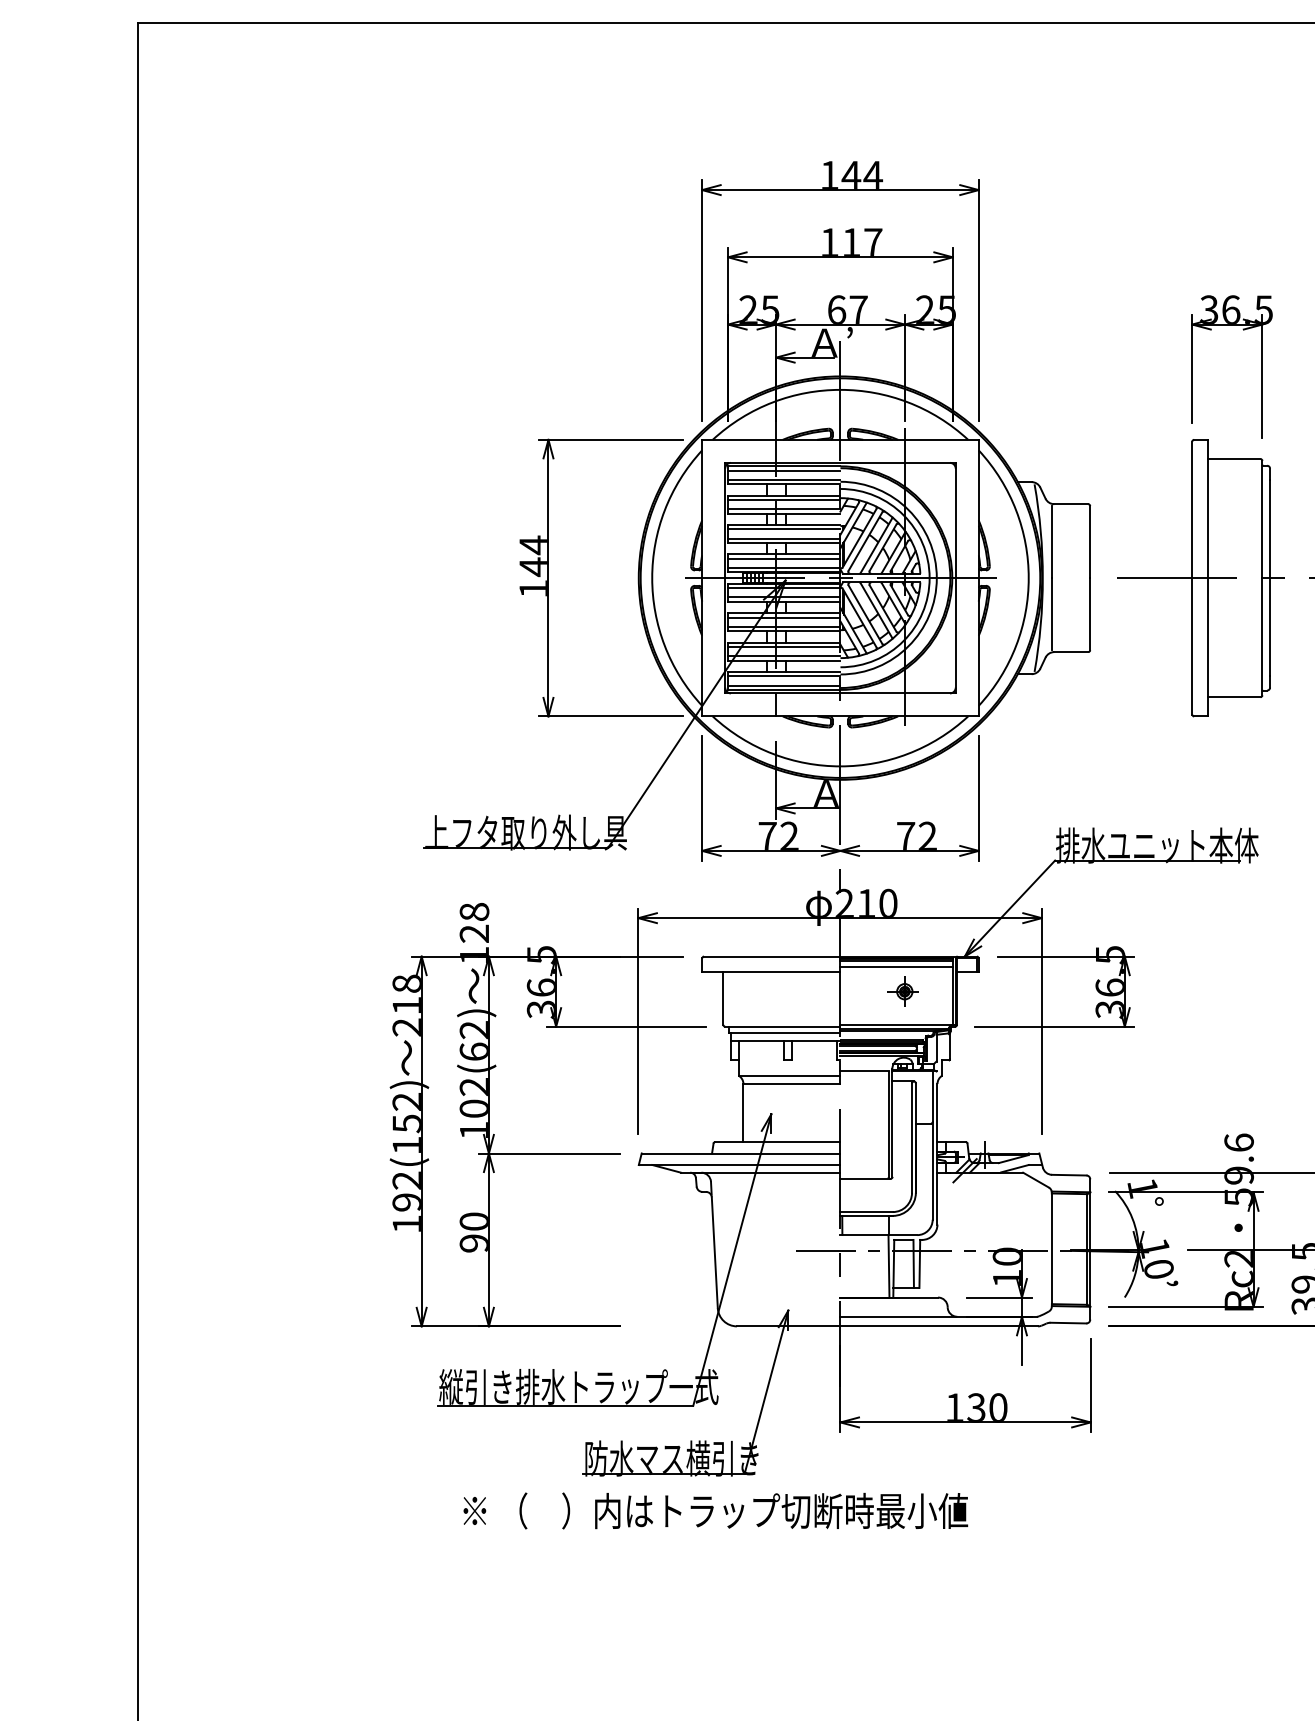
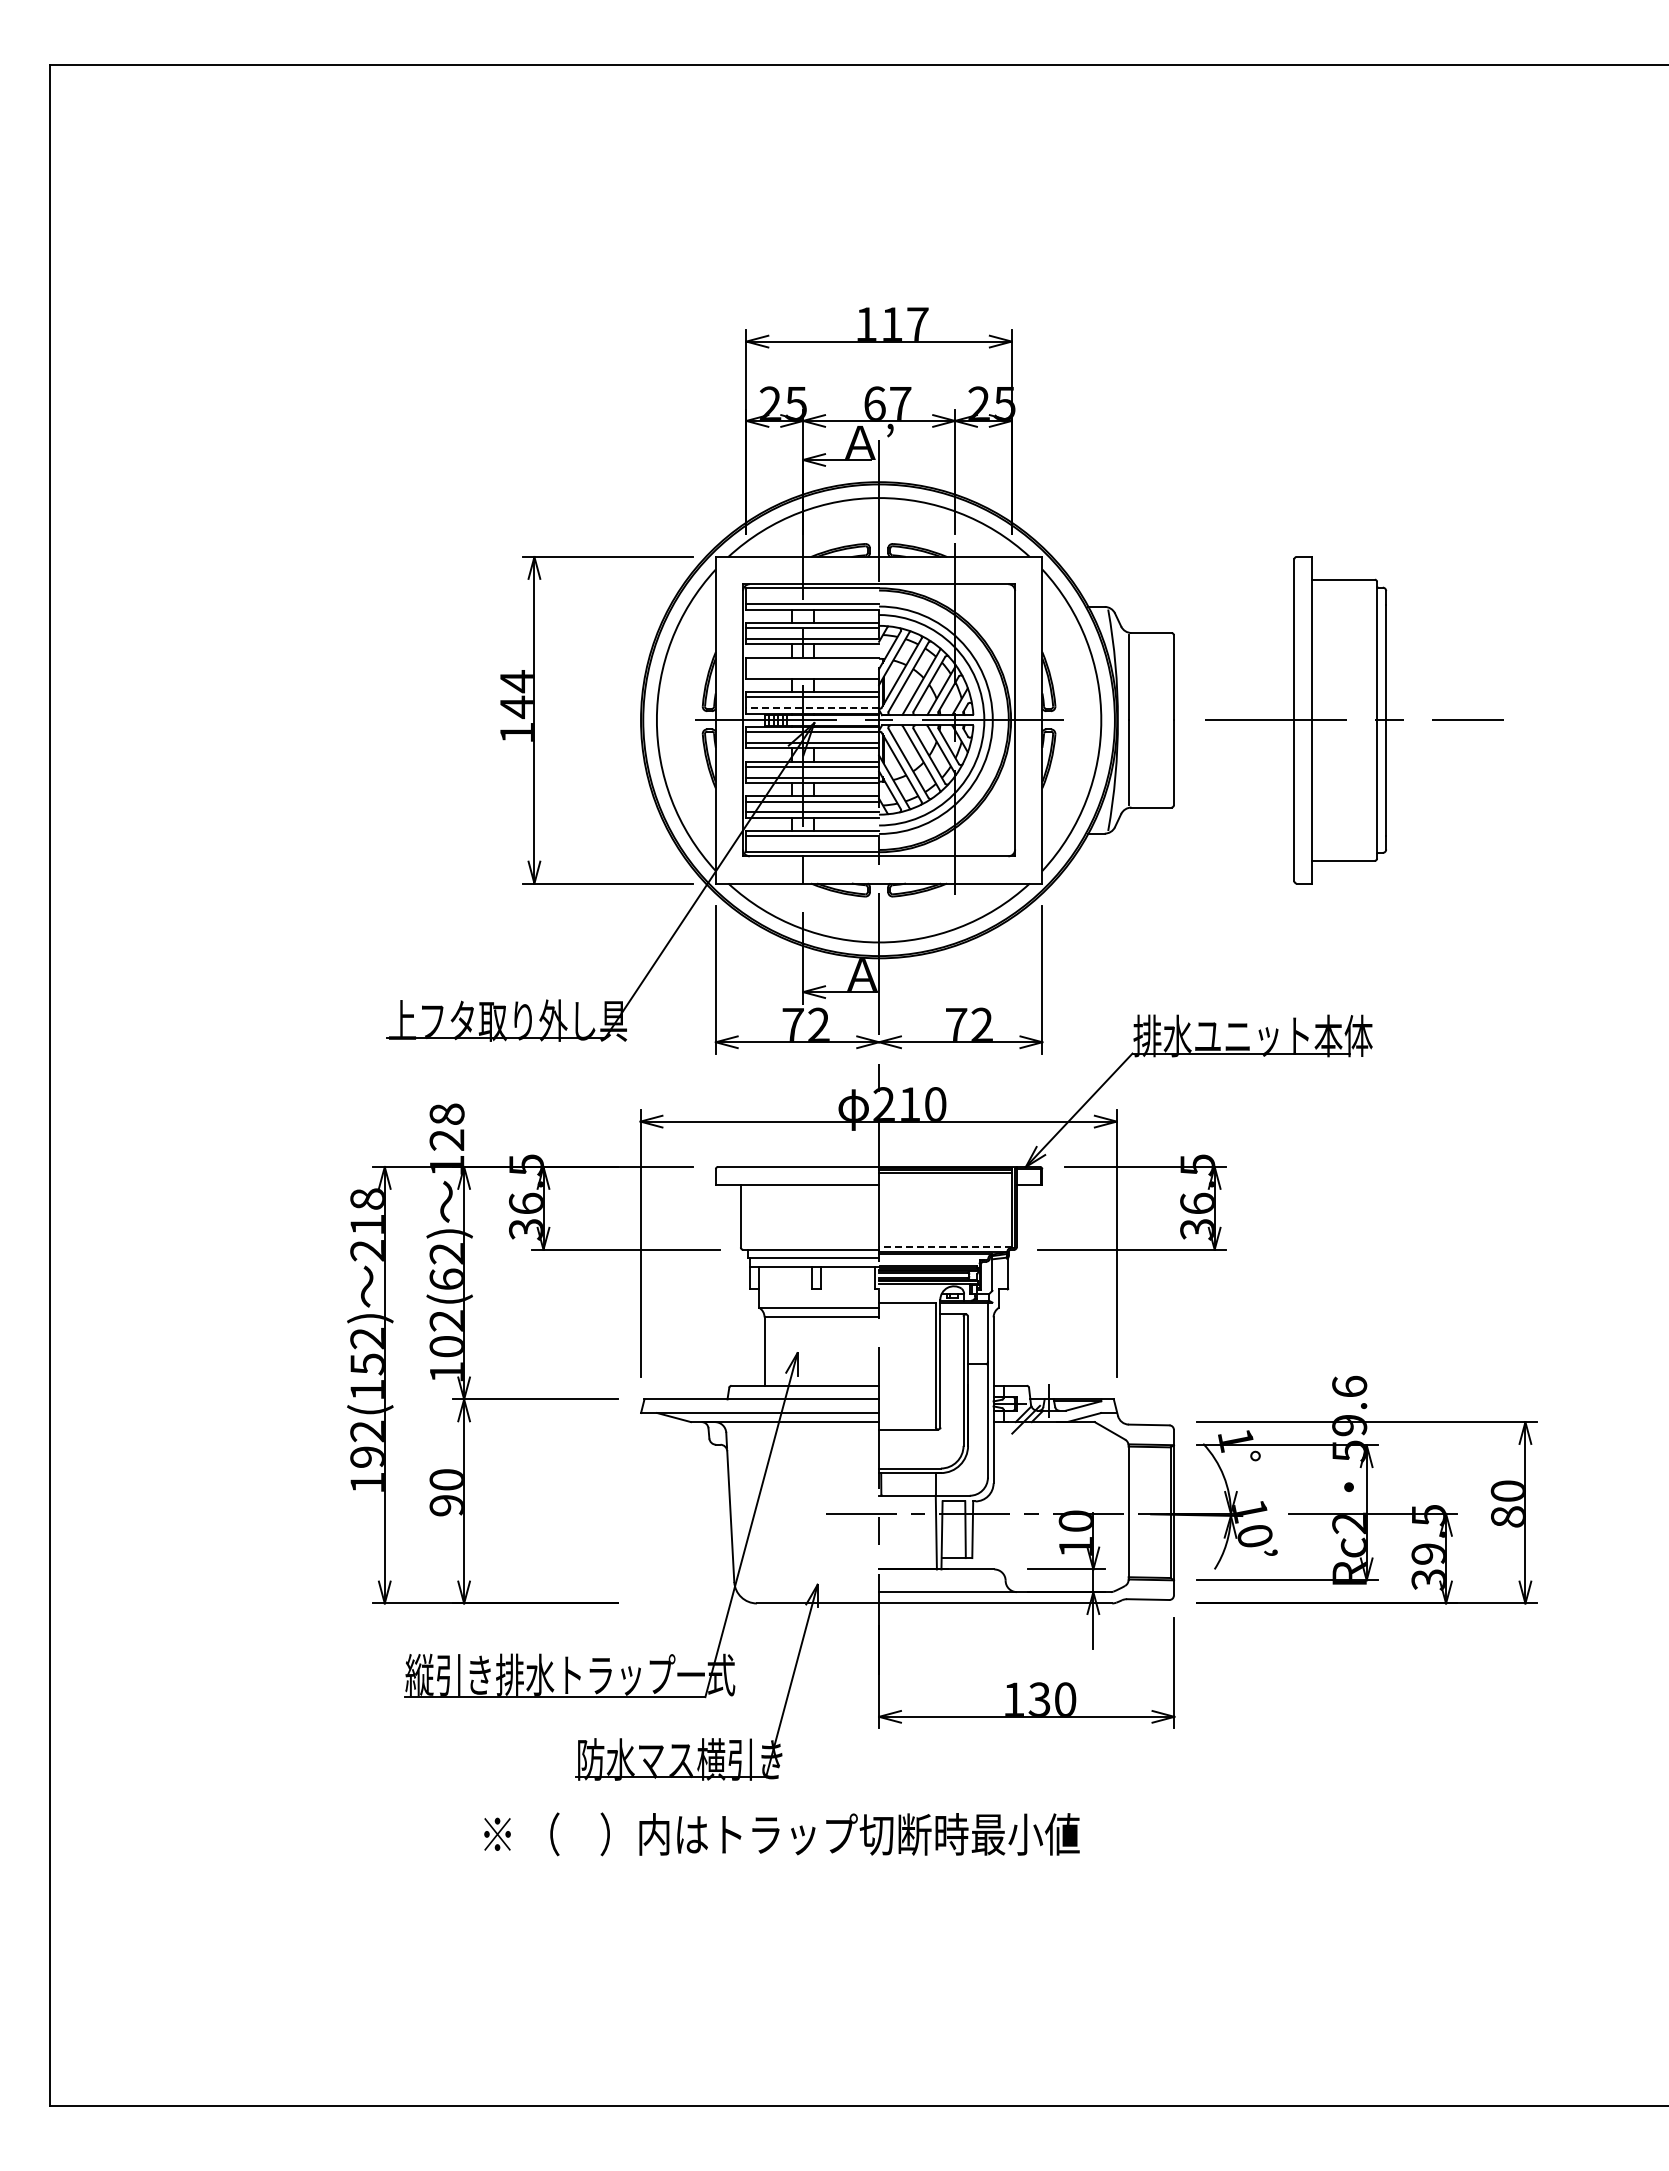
part: (839, 190) -> (878, 262), removed
part: (1261, 366) -> (1376, 470), removed
line: (784, 470) -> (812, 593), removed
line: (784, 529) -> (812, 662), removed
line: (784, 538) -> (812, 673), removed
line: (784, 568) -> (812, 708), solid -> dashed
line: (784, 685) -> (812, 847), removed
line: (896, 967) -> (945, 1179), removed
part: (902, 991) -> (952, 1208), removed
line: (895, 1024) -> (944, 1247), solid -> dashed
text: (715, 1511) -> (781, 1834), moved

